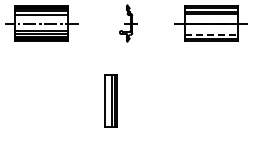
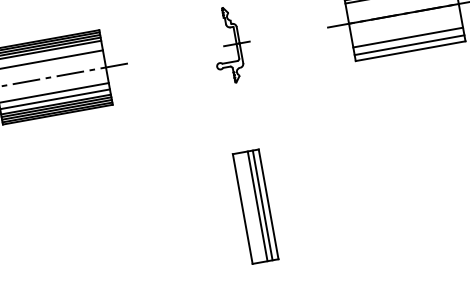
line: (211, 34) -> (408, 36), dashed -> solid
part: (110, 100) -> (254, 205), moved

